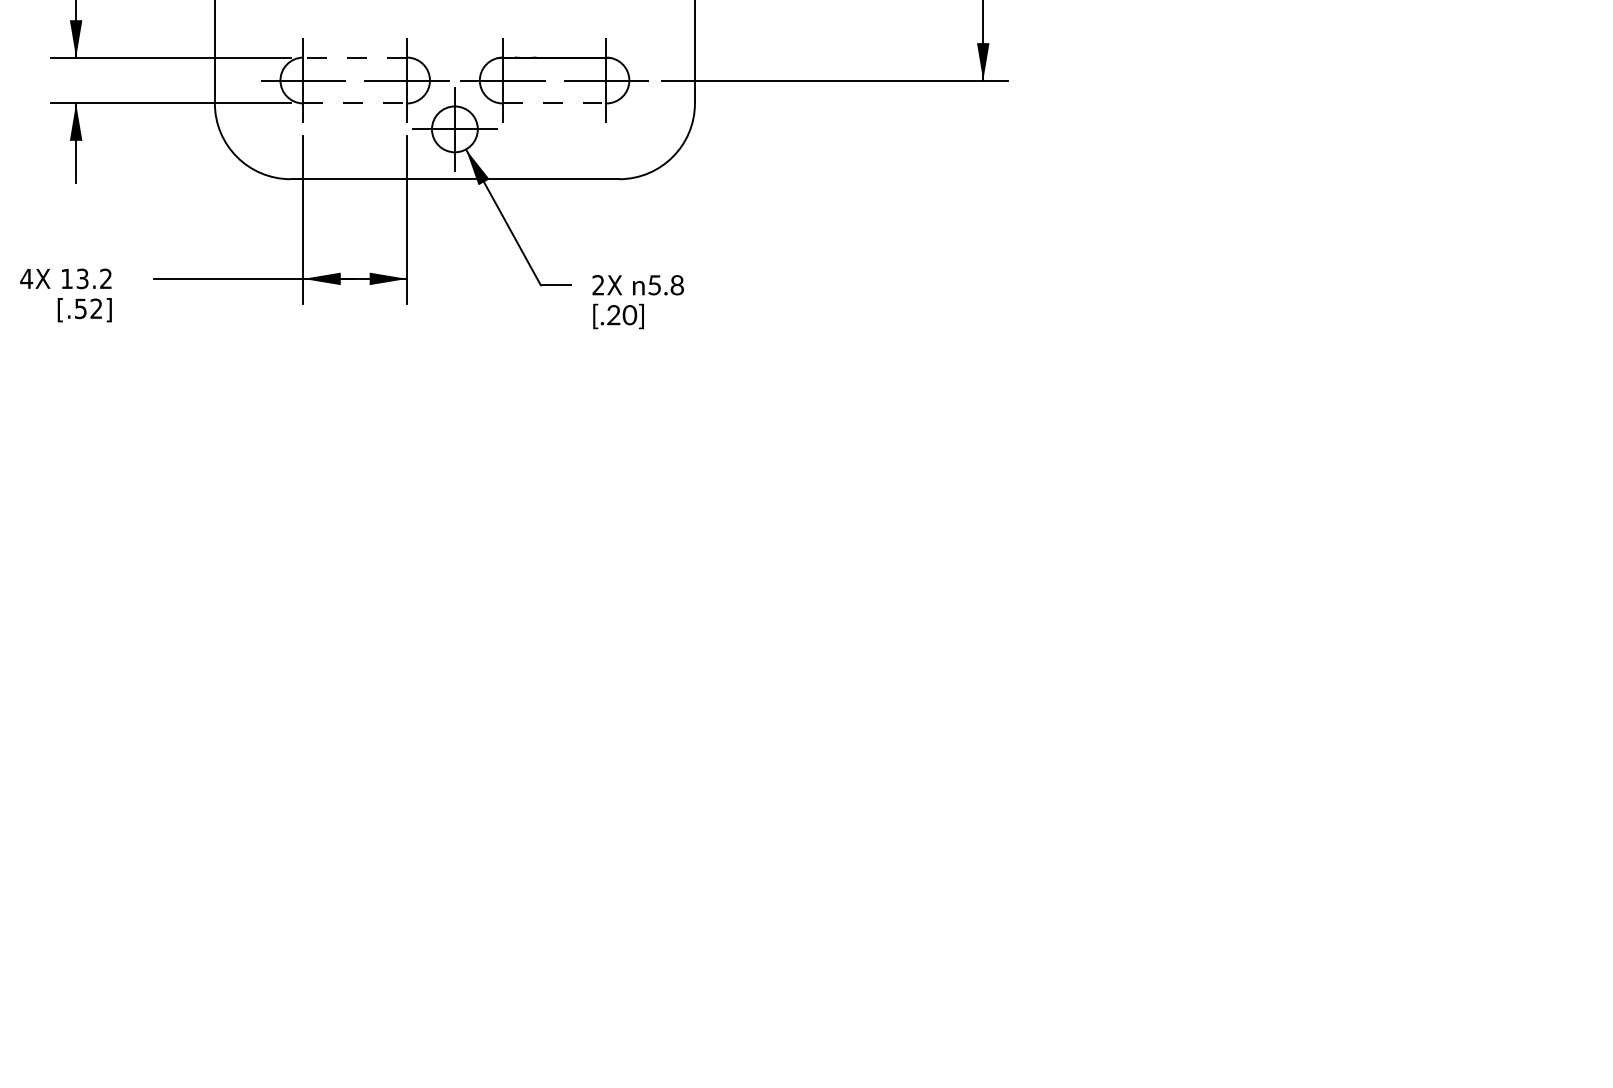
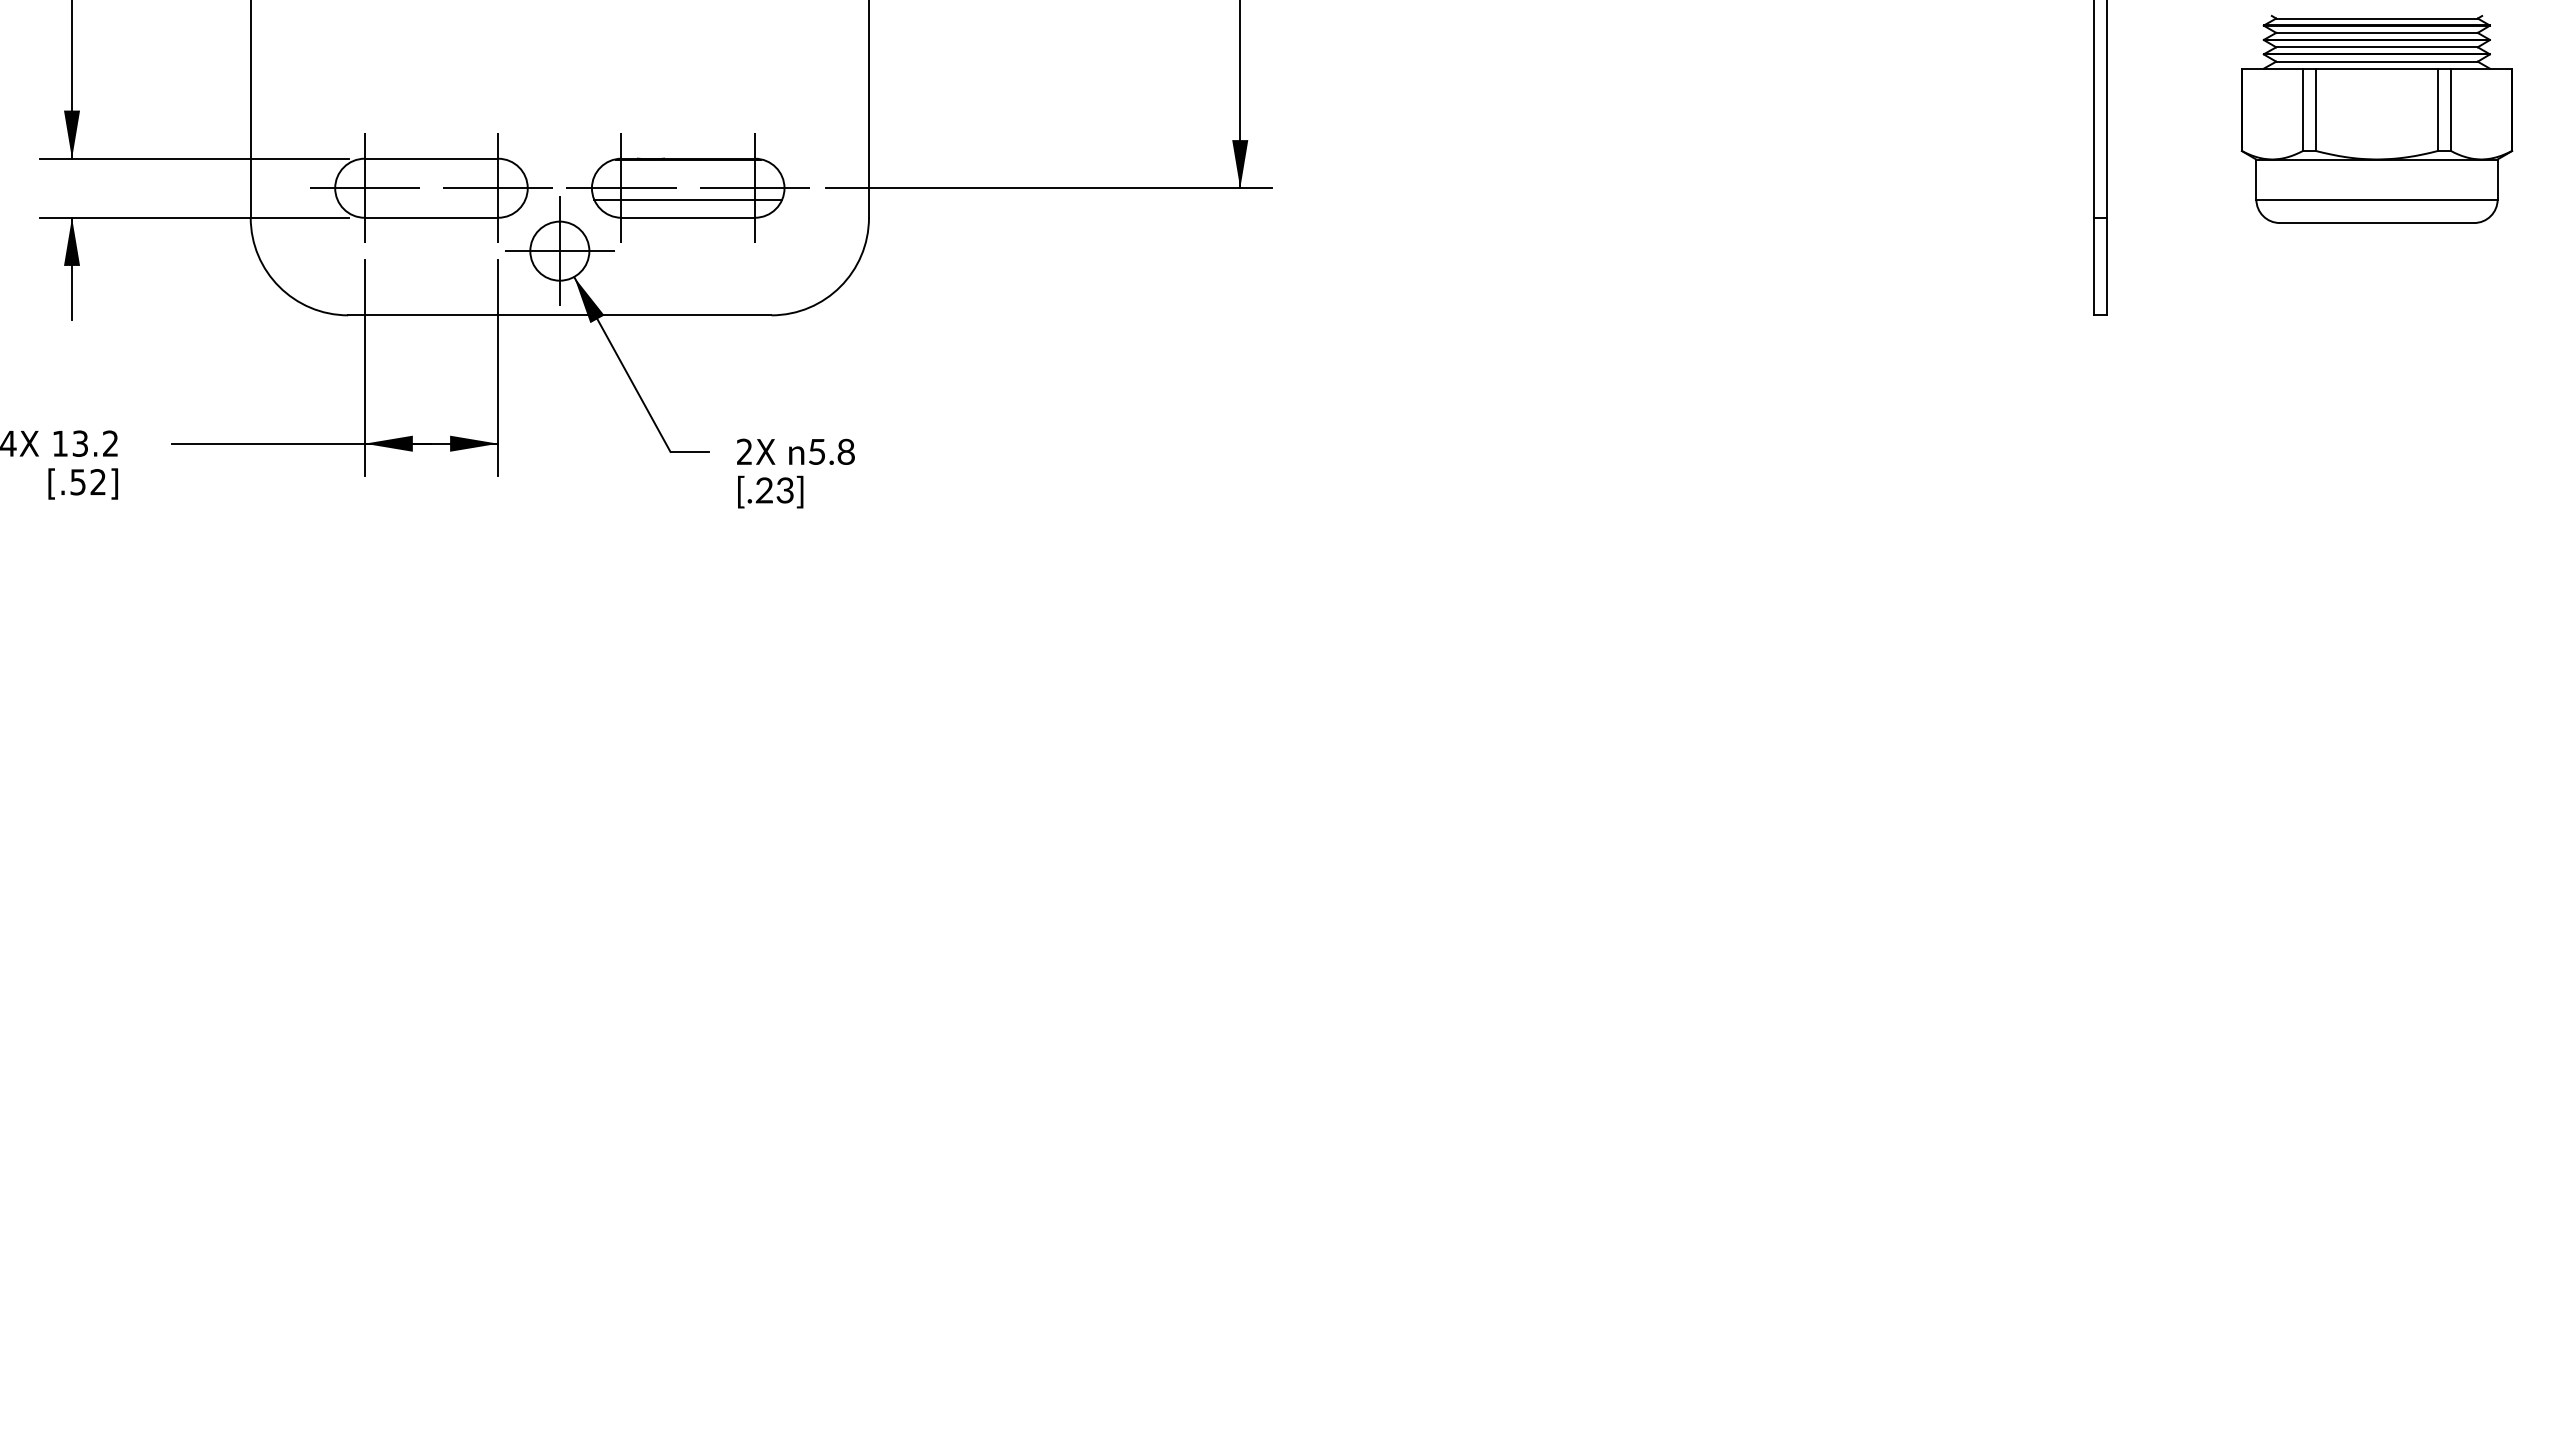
line: (355, 57) -> (431, 158), dashed -> solid
line: (554, 89) -> (688, 199), added
line: (355, 103) -> (431, 217), dashed -> solid
line: (554, 103) -> (688, 217), dashed -> solid
text: (630, 315) -> (785, 490), [.20] -> [.23]

